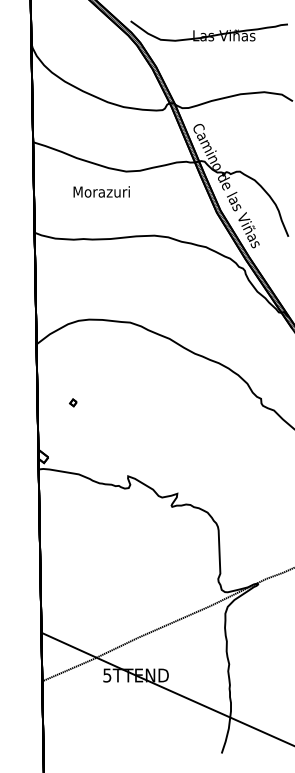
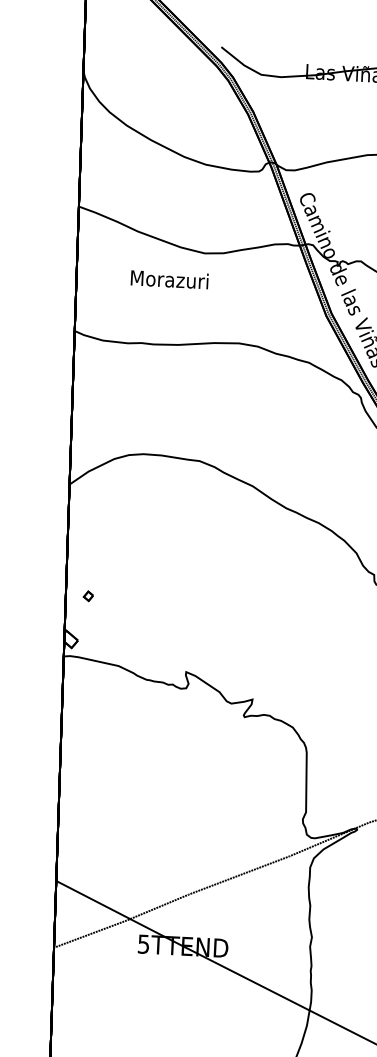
part: (73, 402) -> (88, 595), moved

